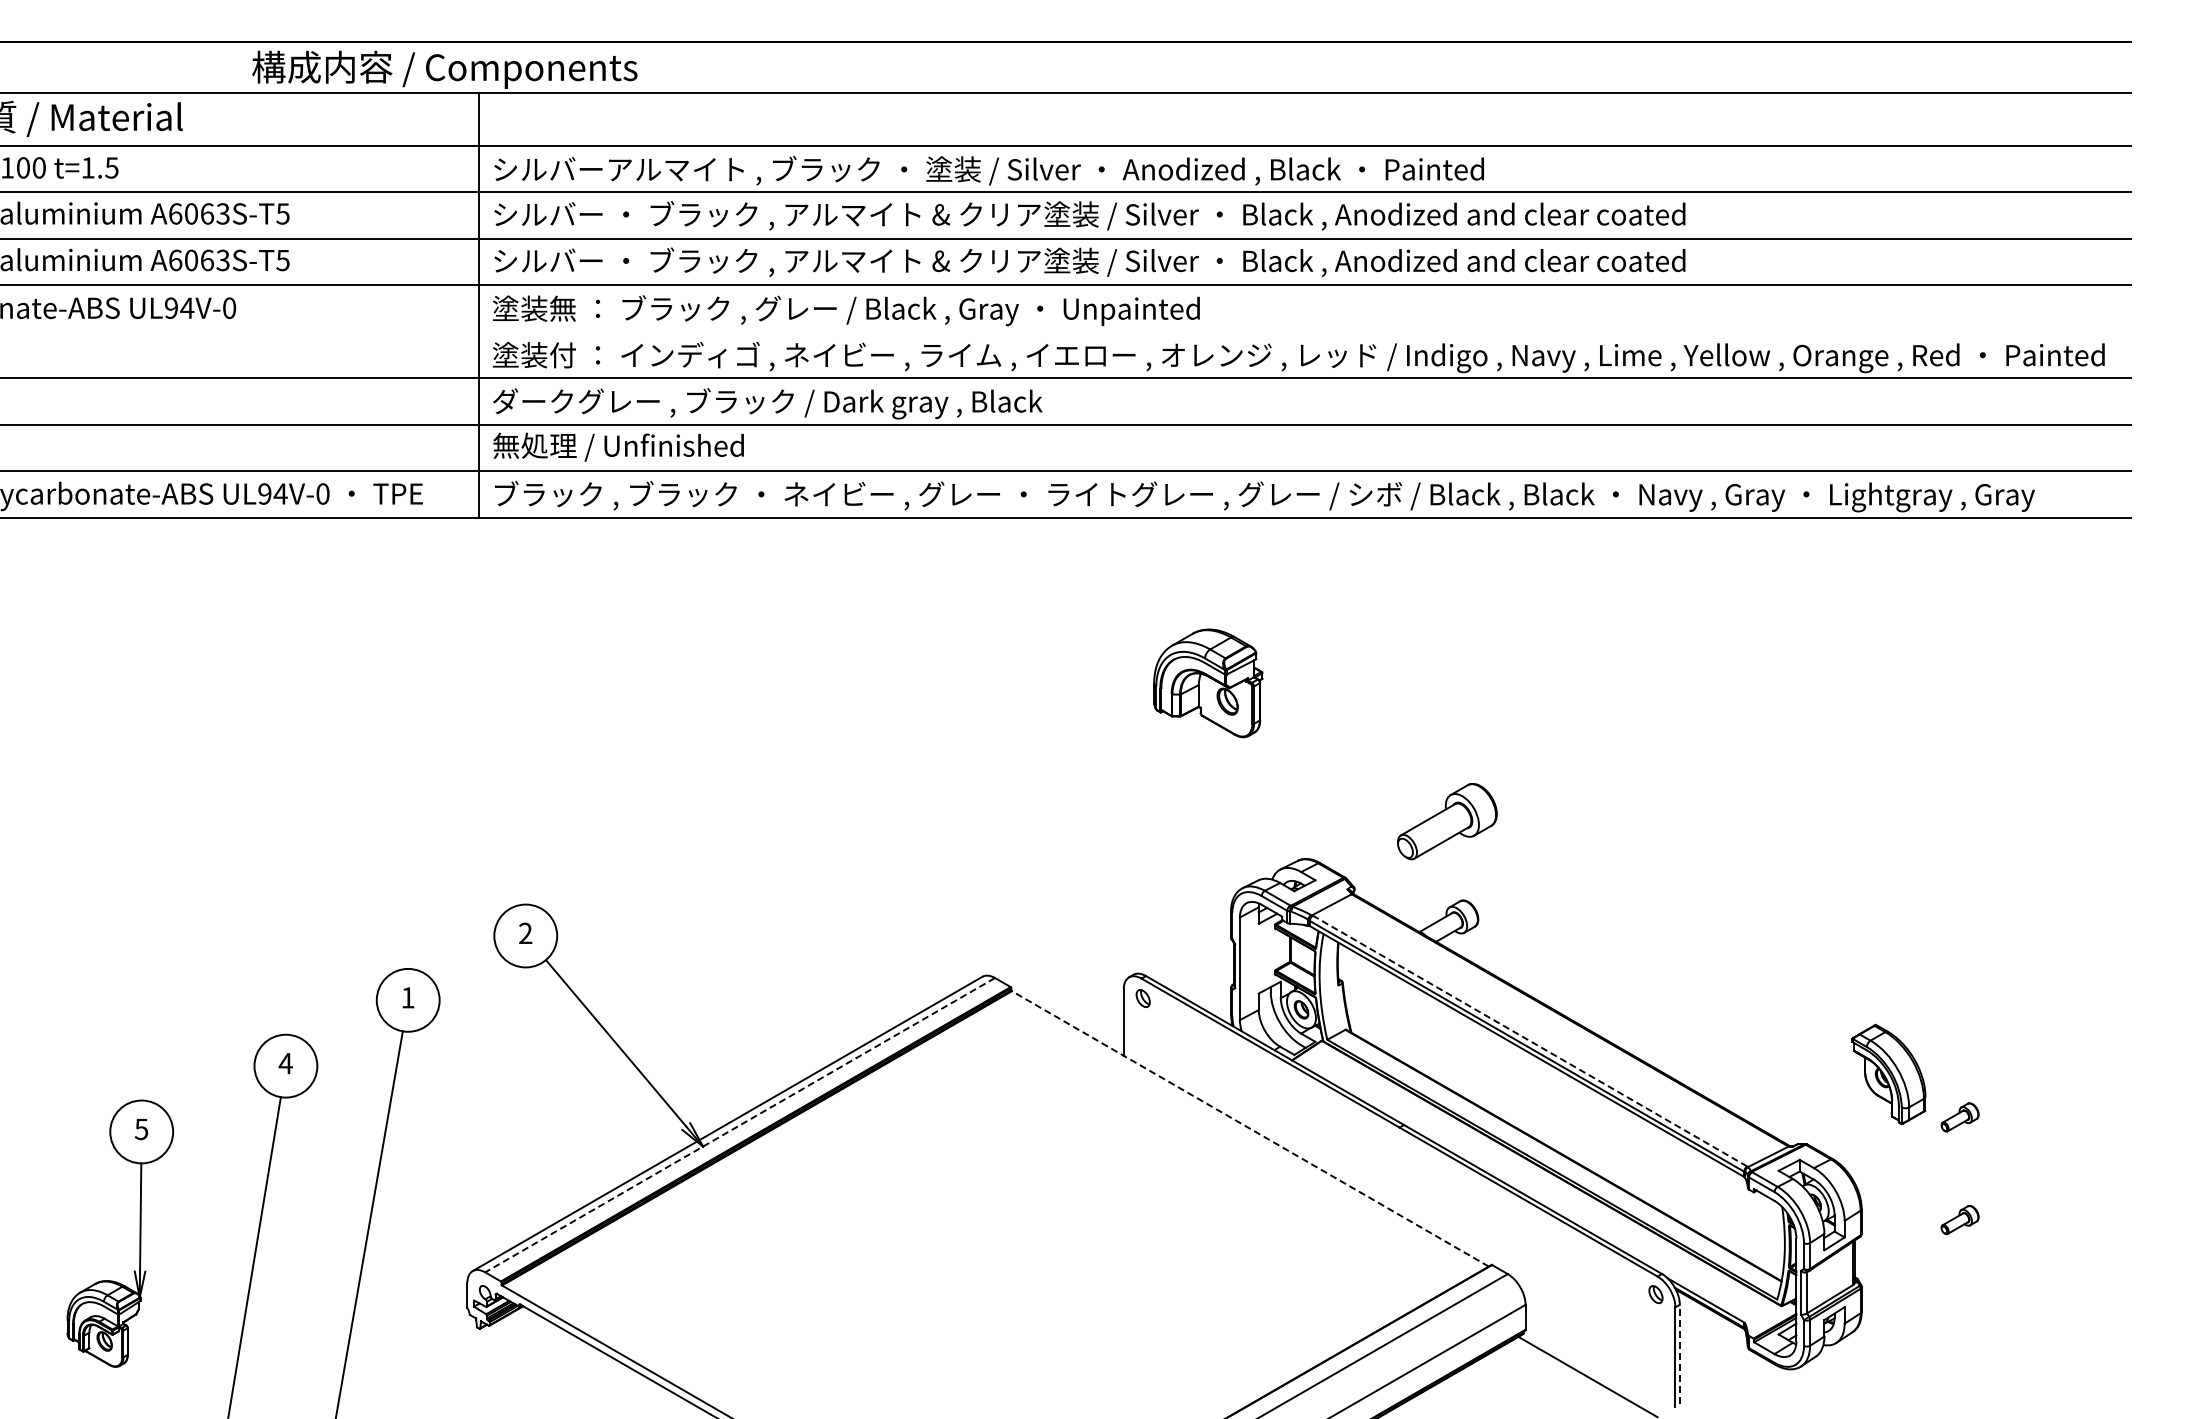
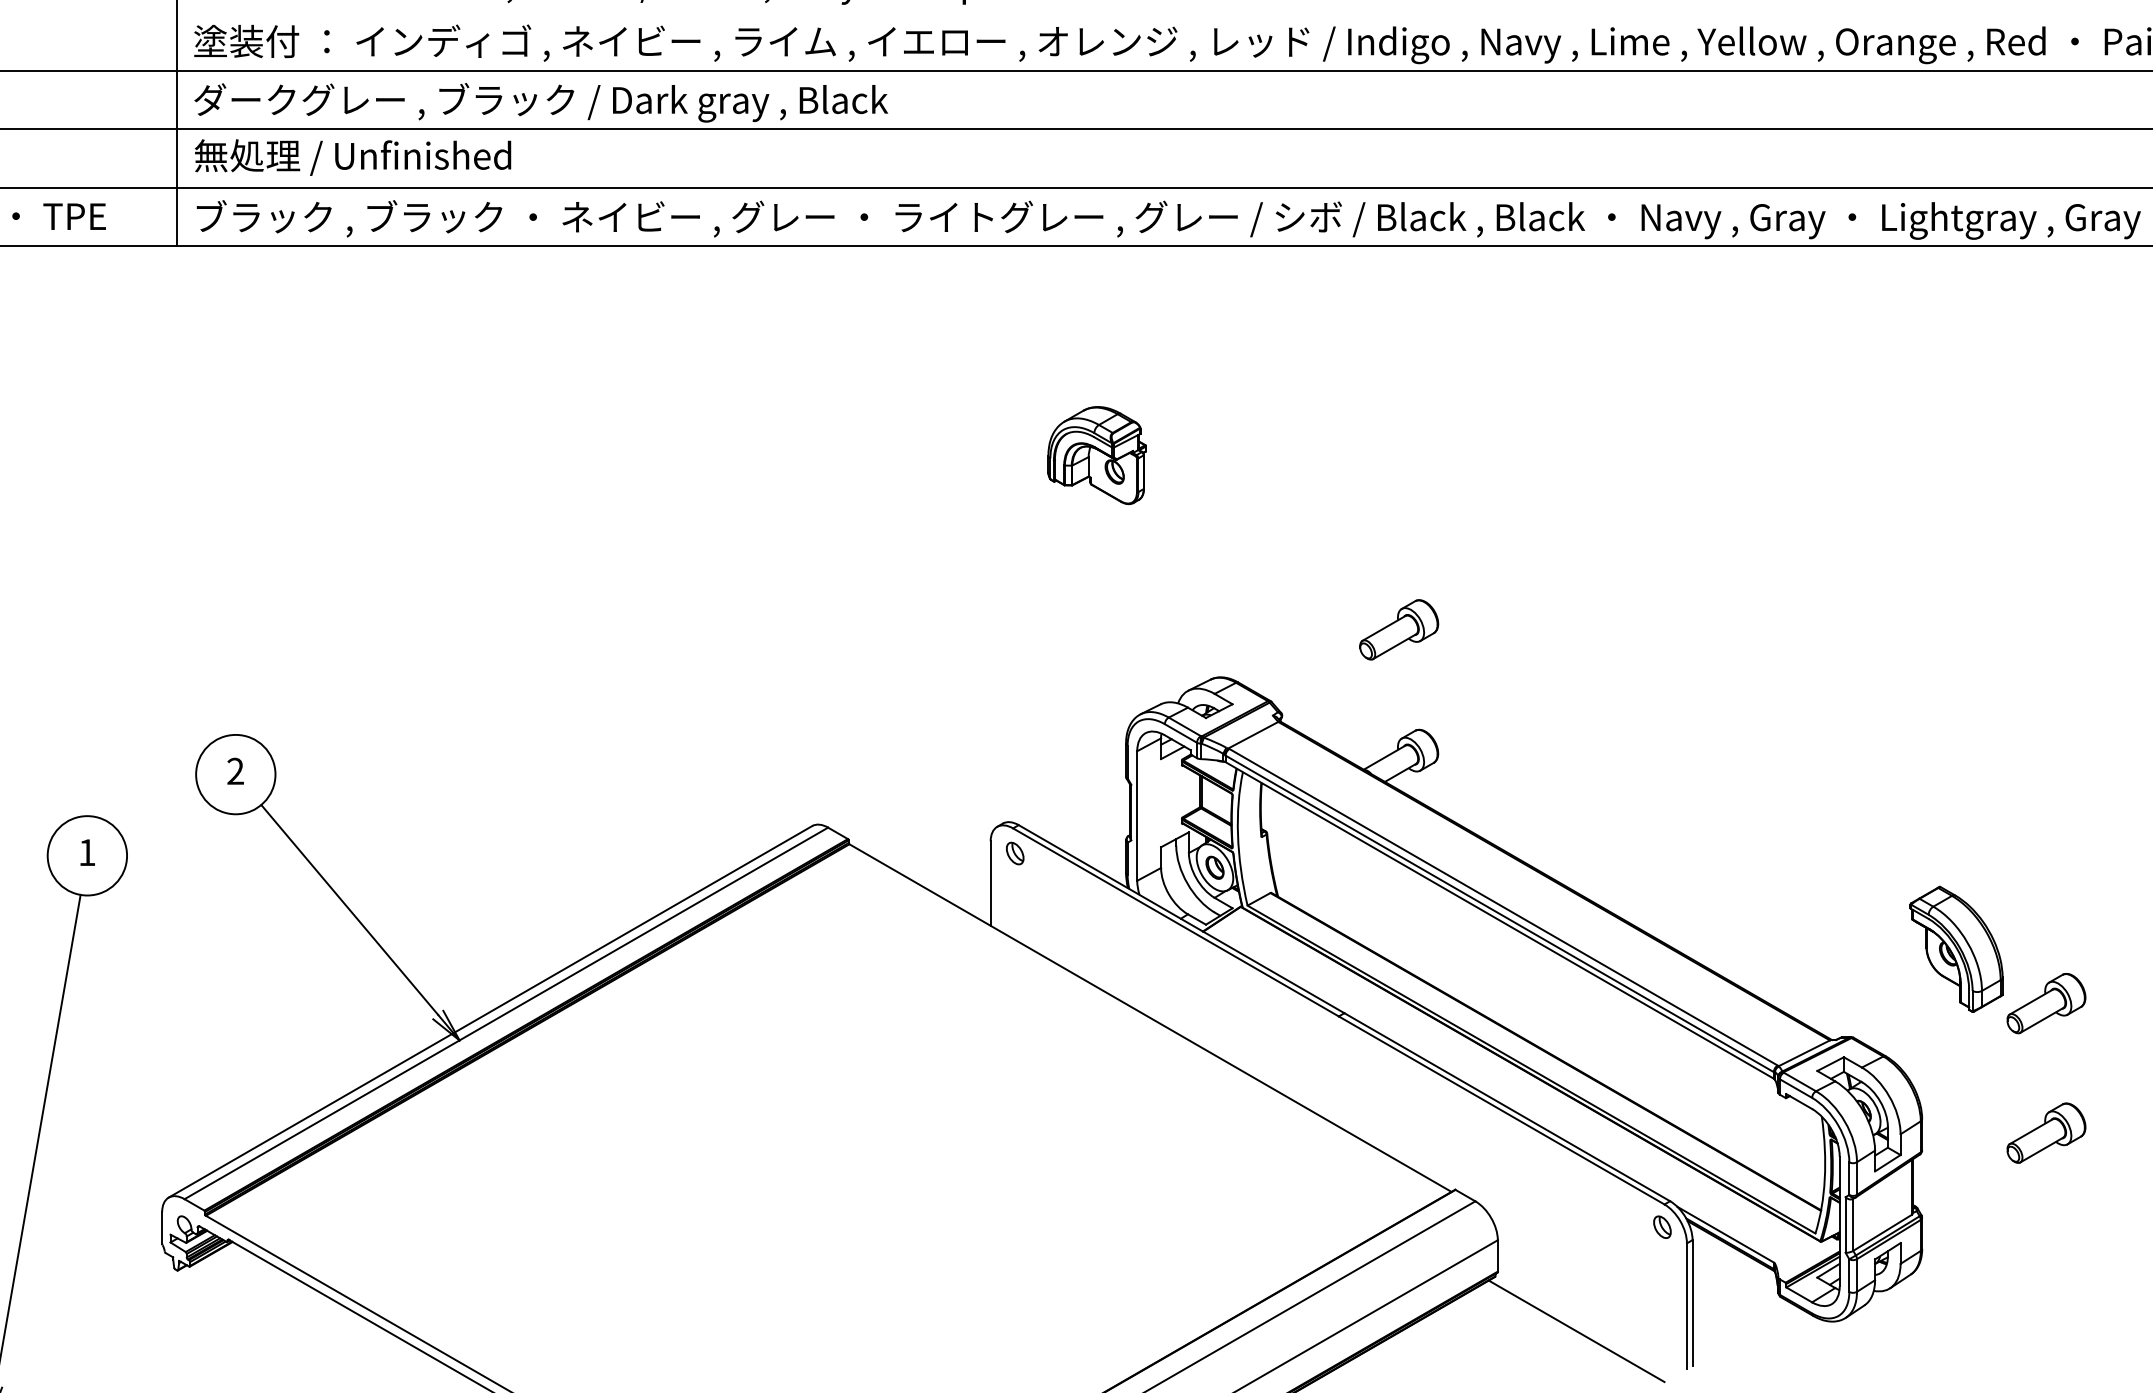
part: (1207, 682) -> (1096, 454), size x0.71
part: (1447, 820) -> (1399, 628), size x0.62
line: (1530, 1041) -> (1504, 907), dashed -> solid
part: (1959, 1117) -> (2045, 1003), size x1.67
line: (739, 1125) -> (505, 1013), dashed -> solid
line: (1249, 1128) -> (1149, 1017), dashed -> solid
part: (1959, 1219) -> (2045, 1132), size x1.67
line: (1679, 1354) -> (1692, 1302), dashed -> solid

